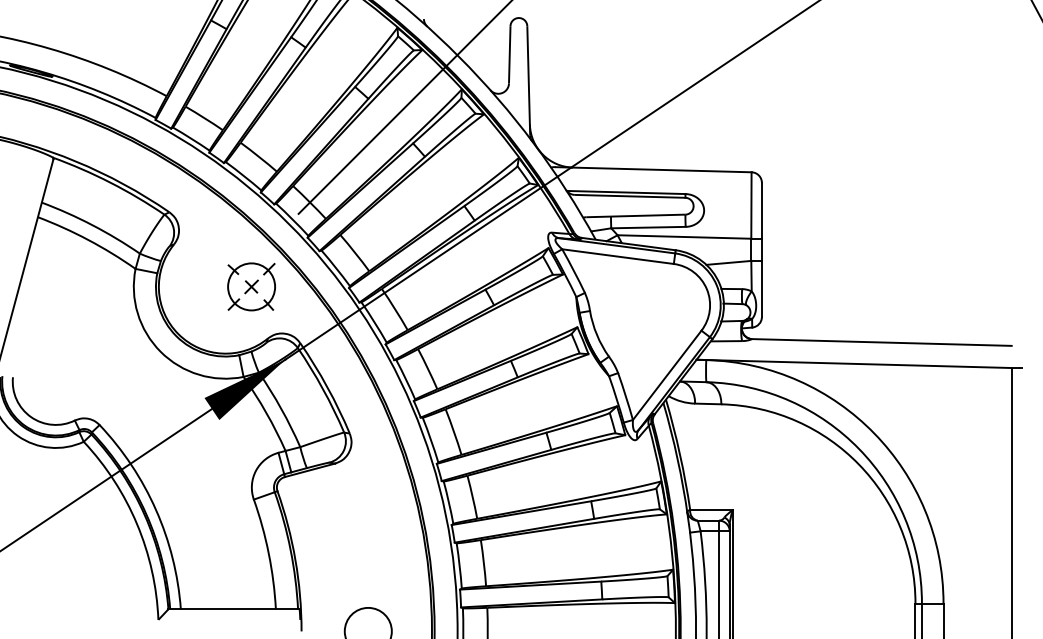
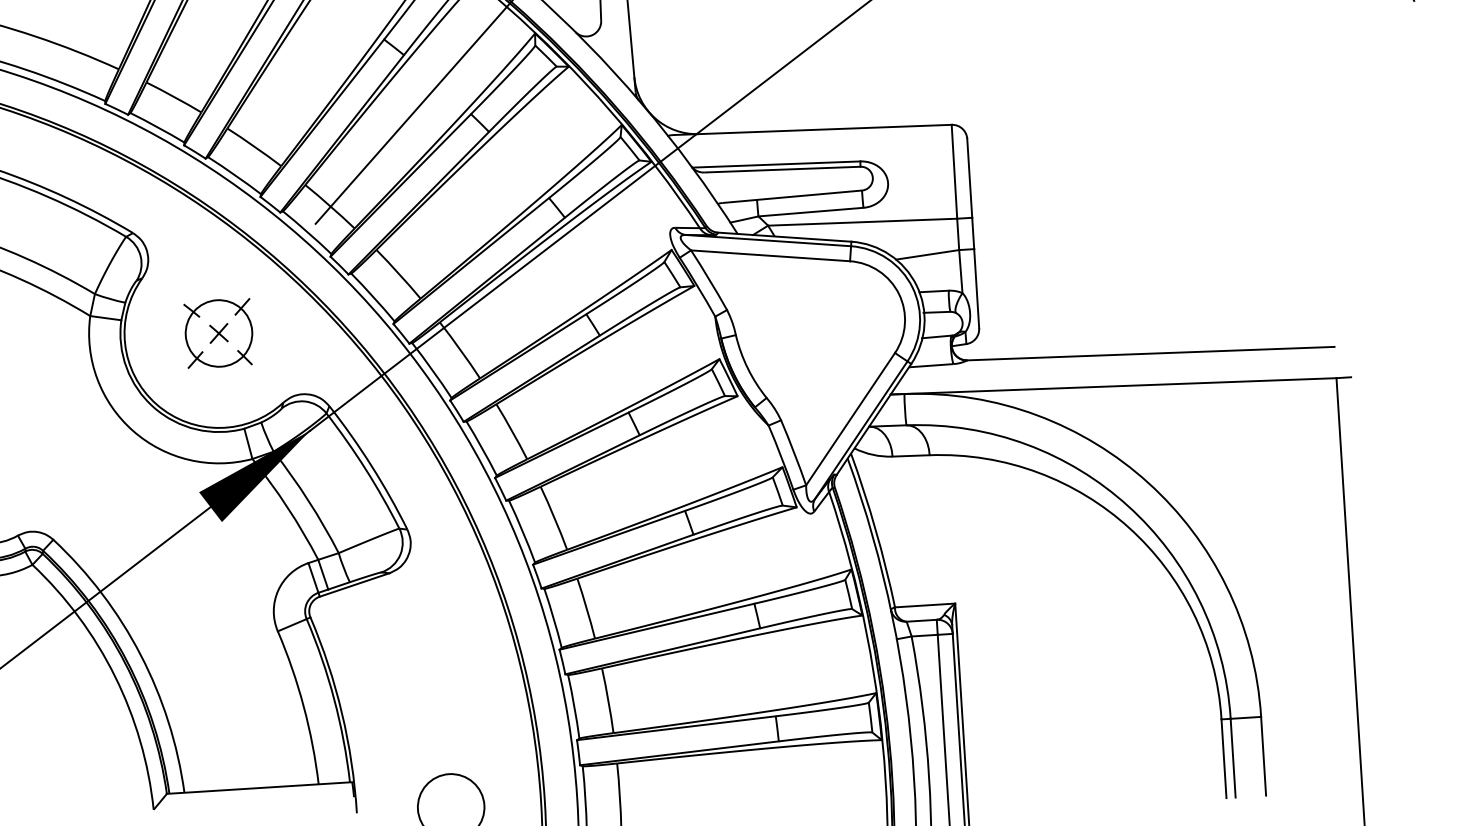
part: (251, 286) -> (218, 332), moved

